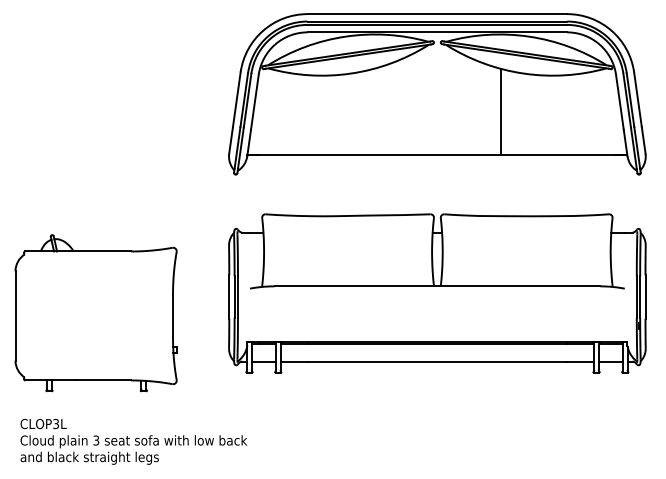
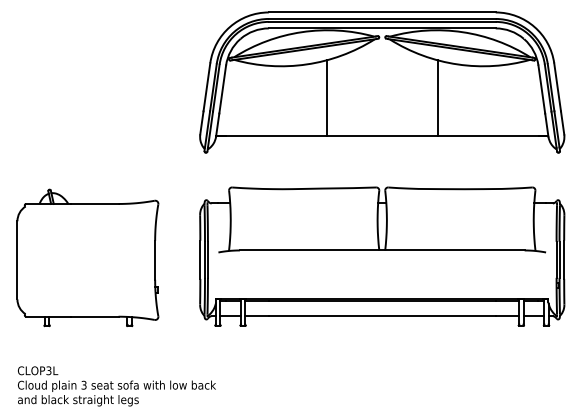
line: (373, 111) -> (326, 97), added
part: (95, 312) -> (87, 257), moved

